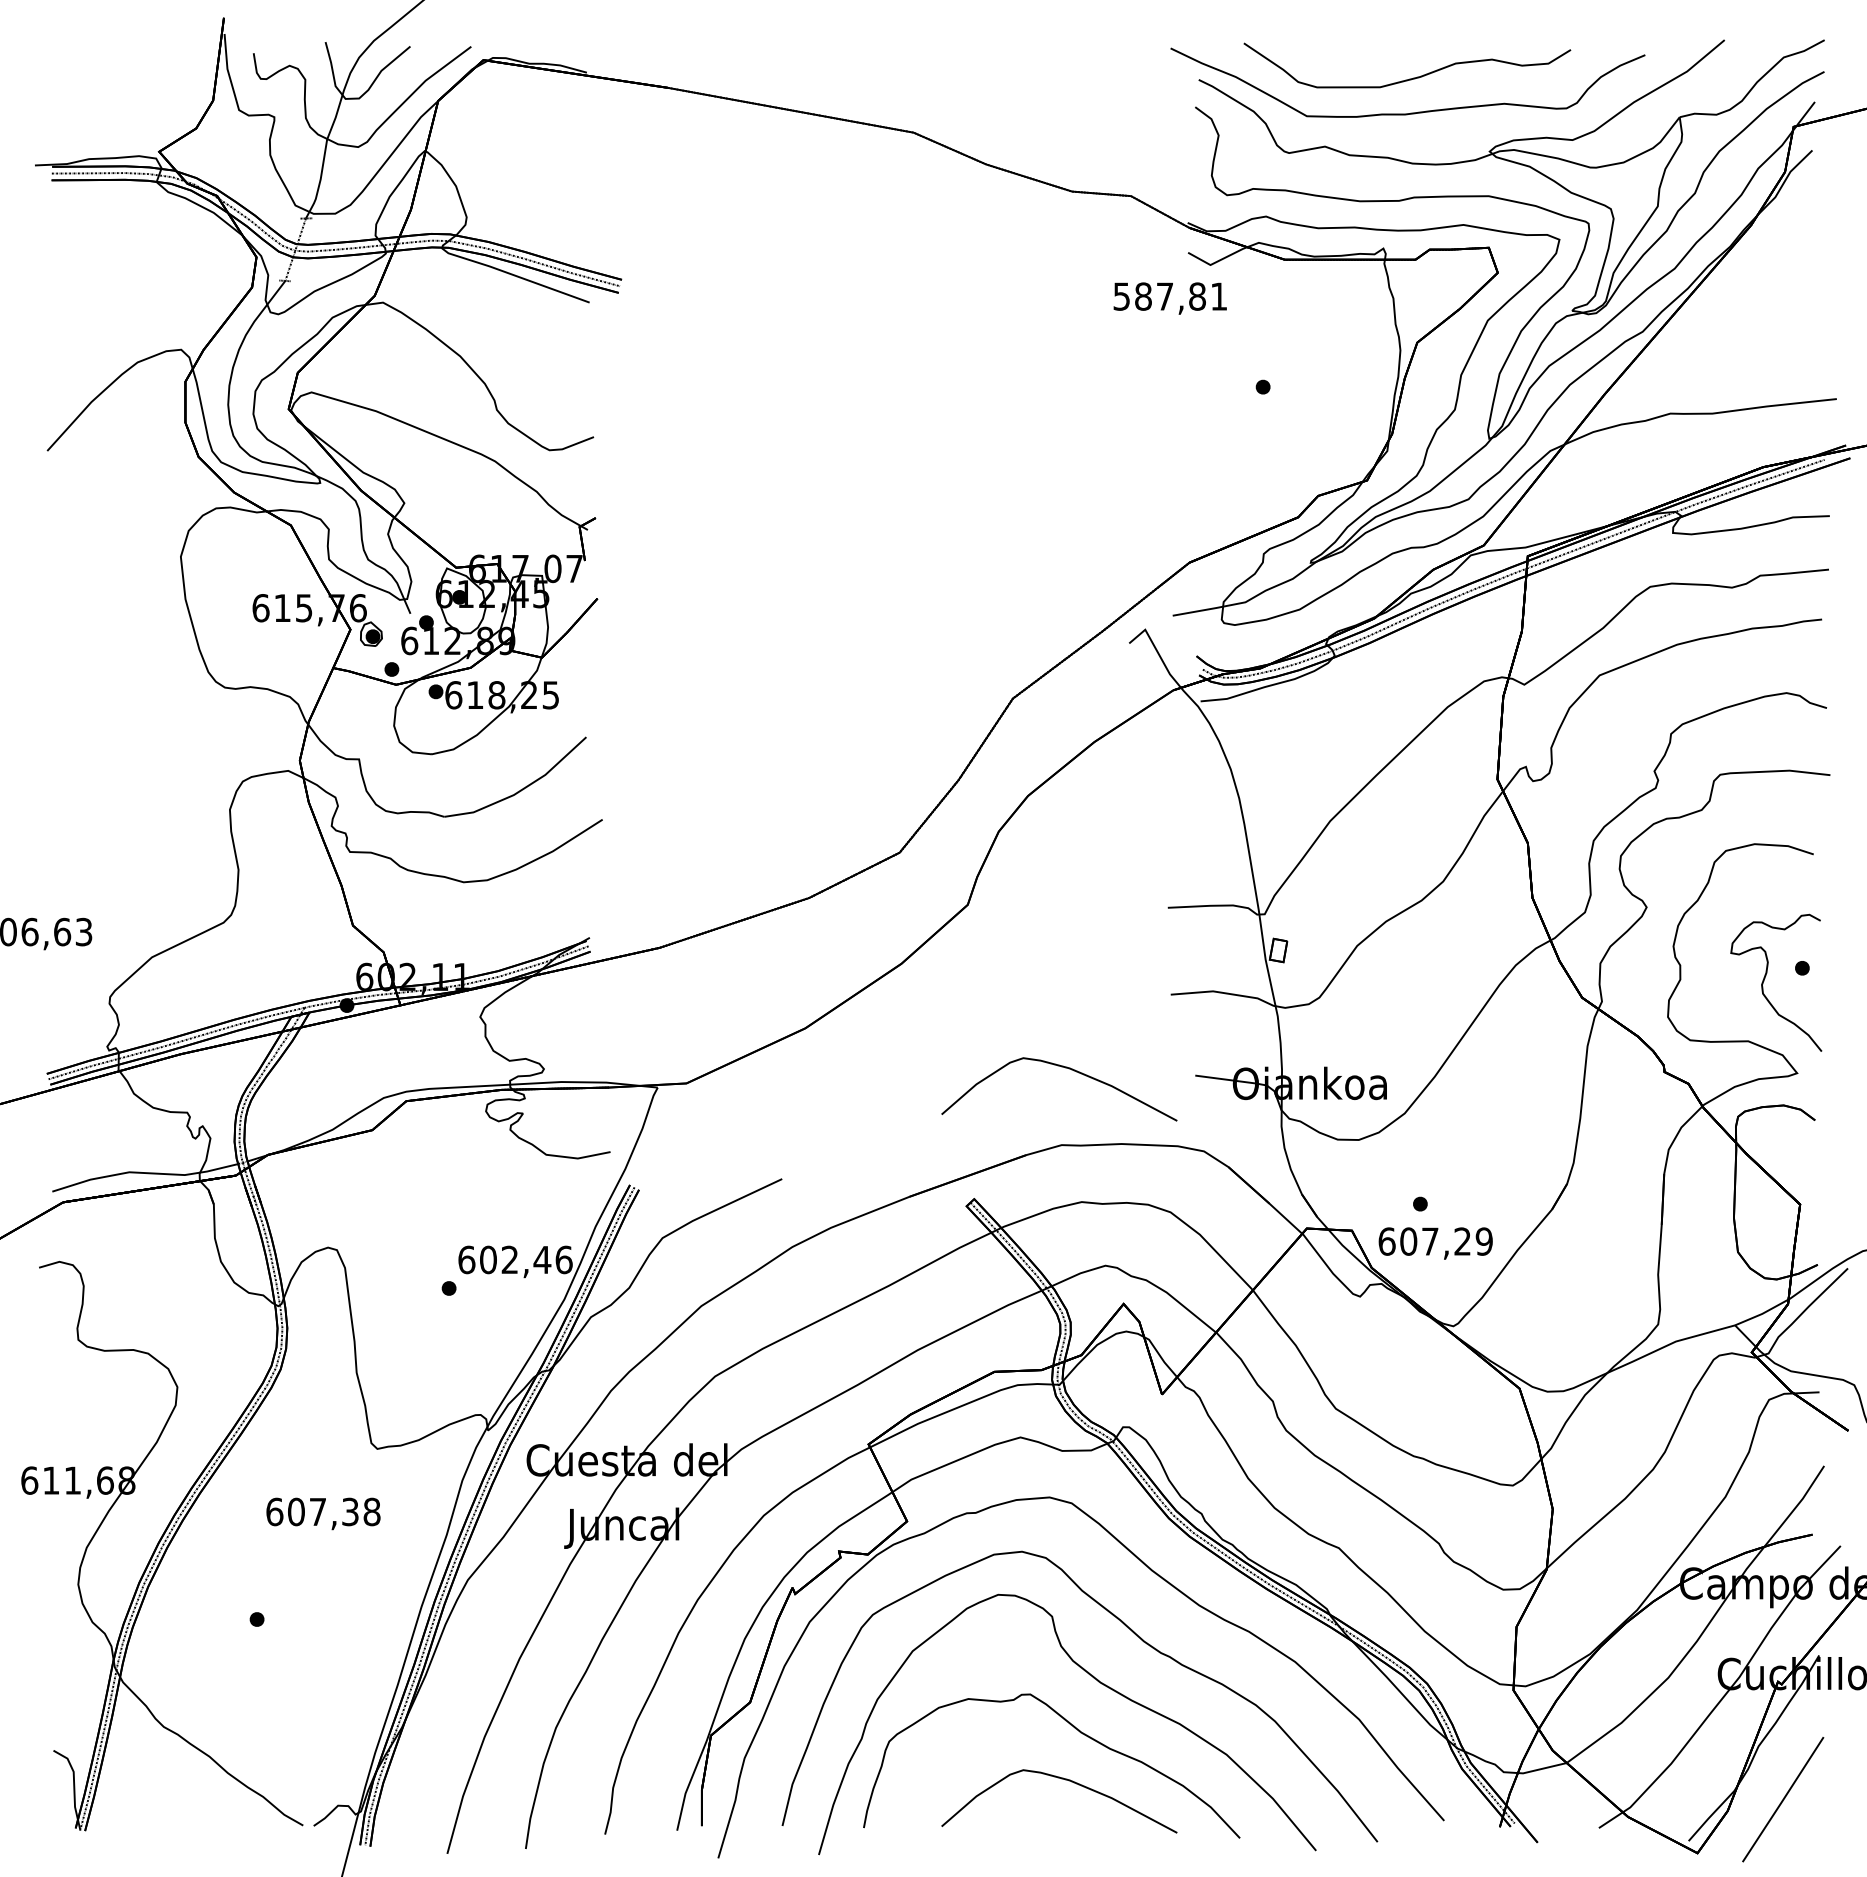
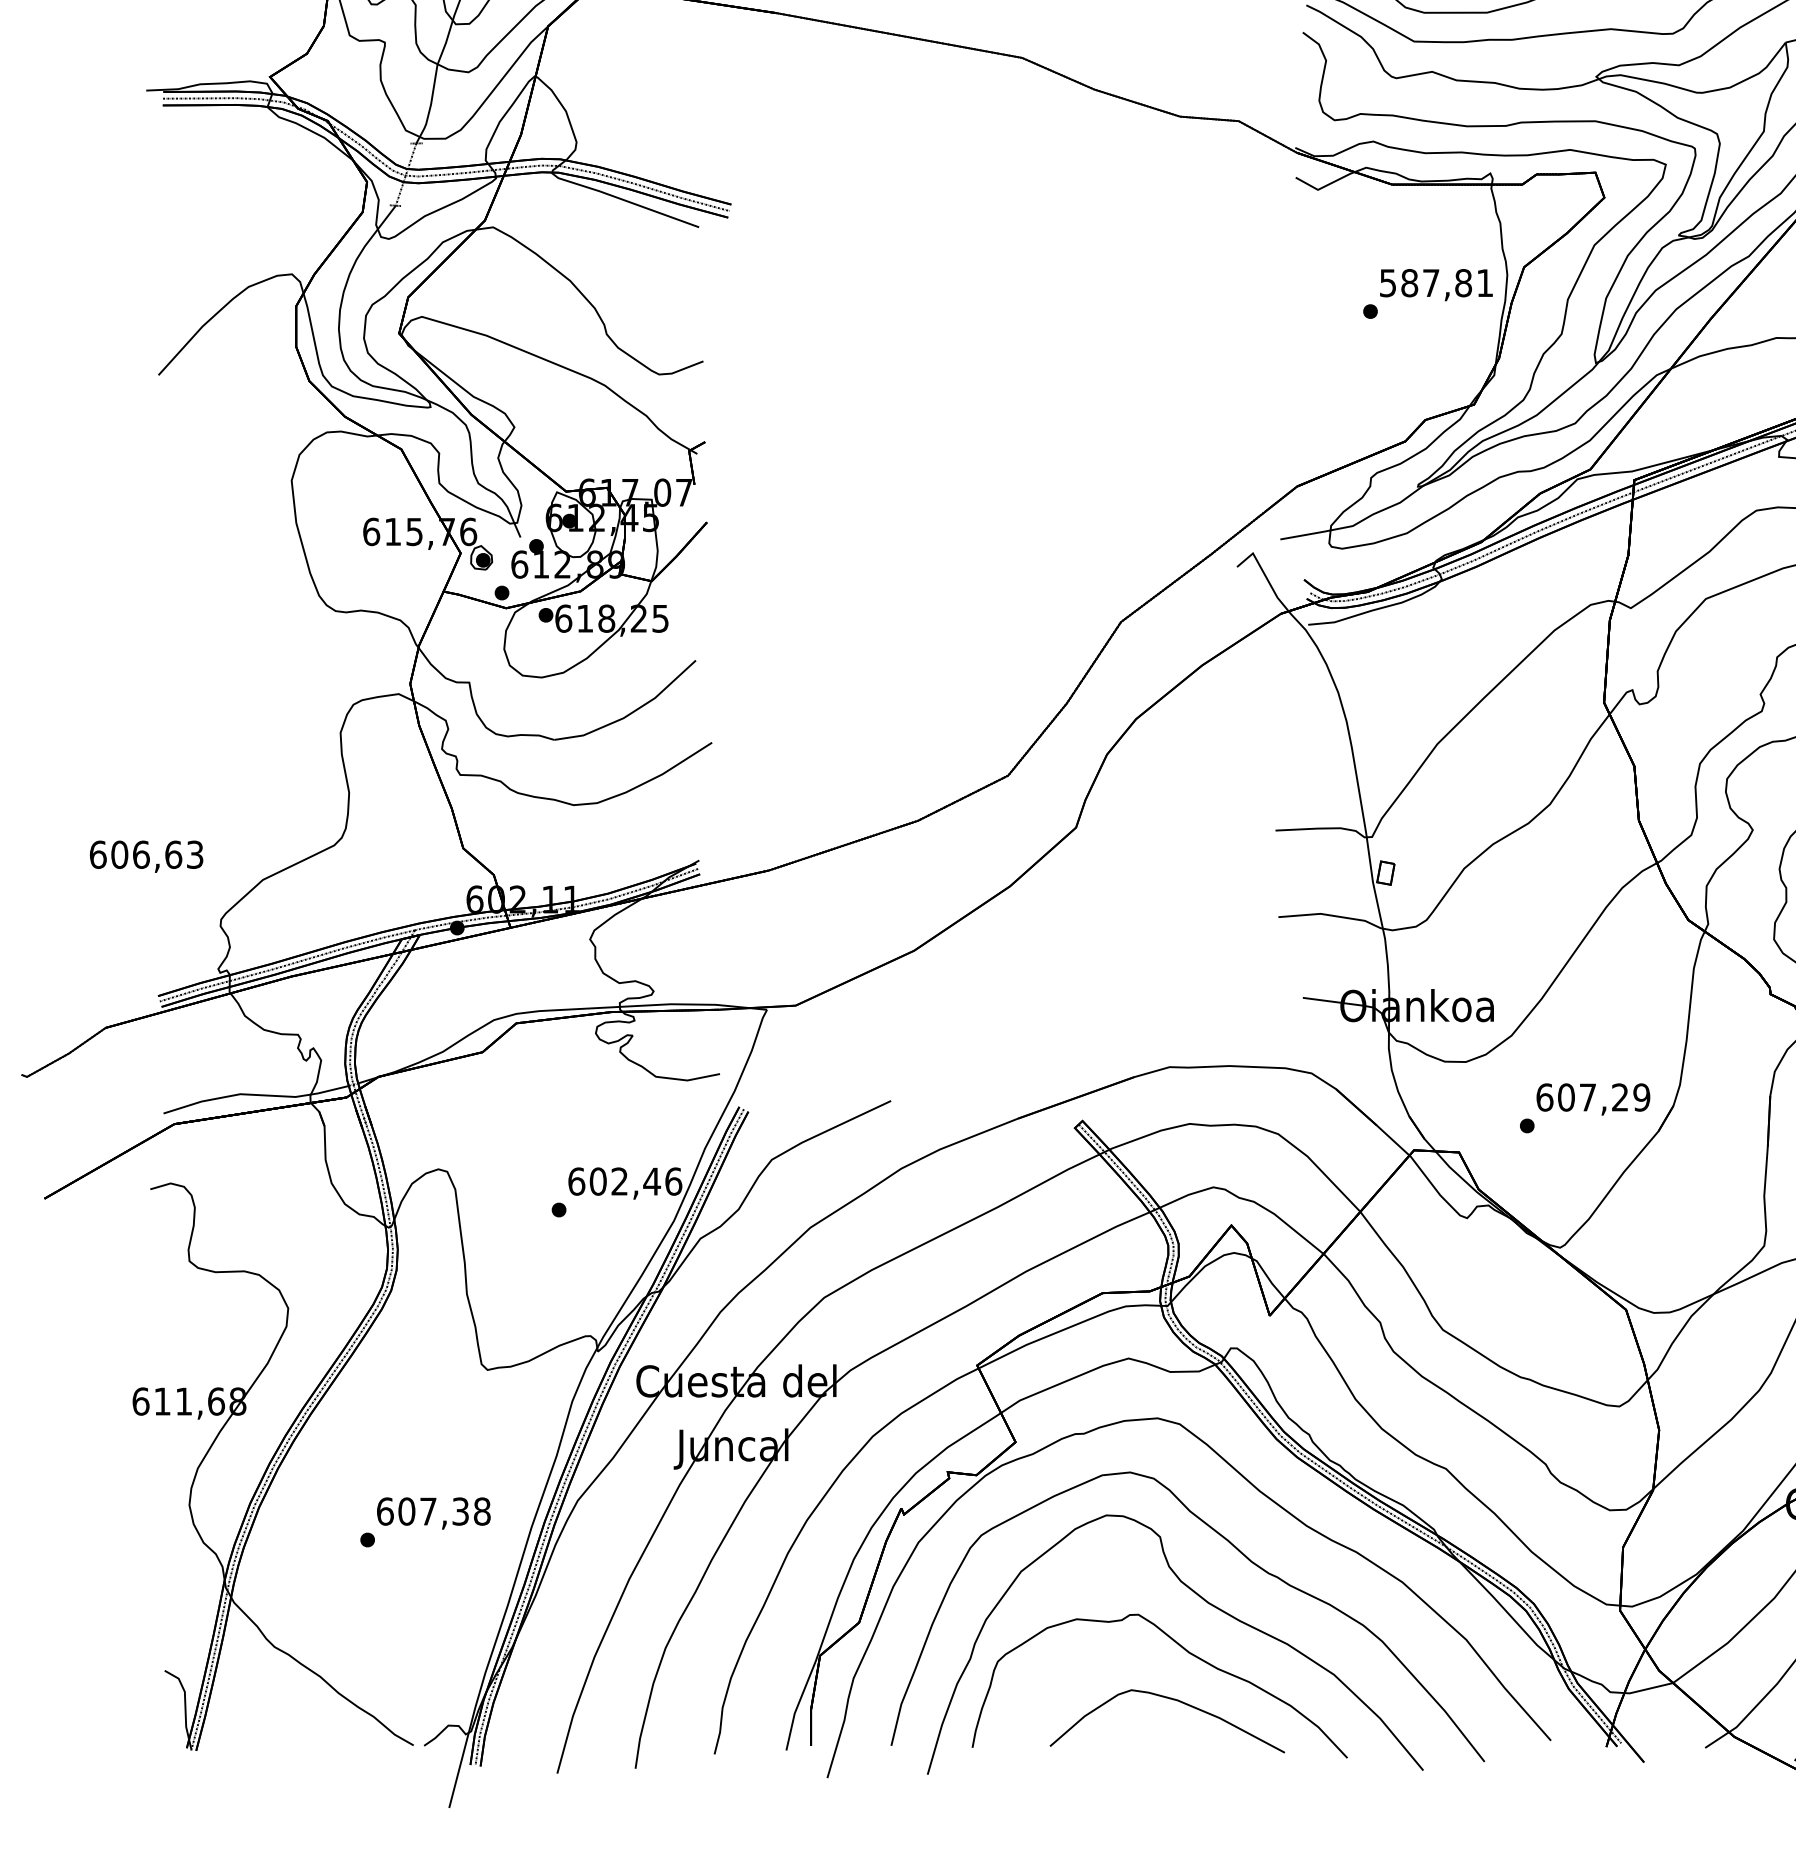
text: (1169, 298) -> (1435, 285), moved
part: (1065, 1068) -> (1173, 990), removed
text: (1435, 1243) -> (1593, 1099), moved
text: (323, 1513) -> (433, 1513), moved

